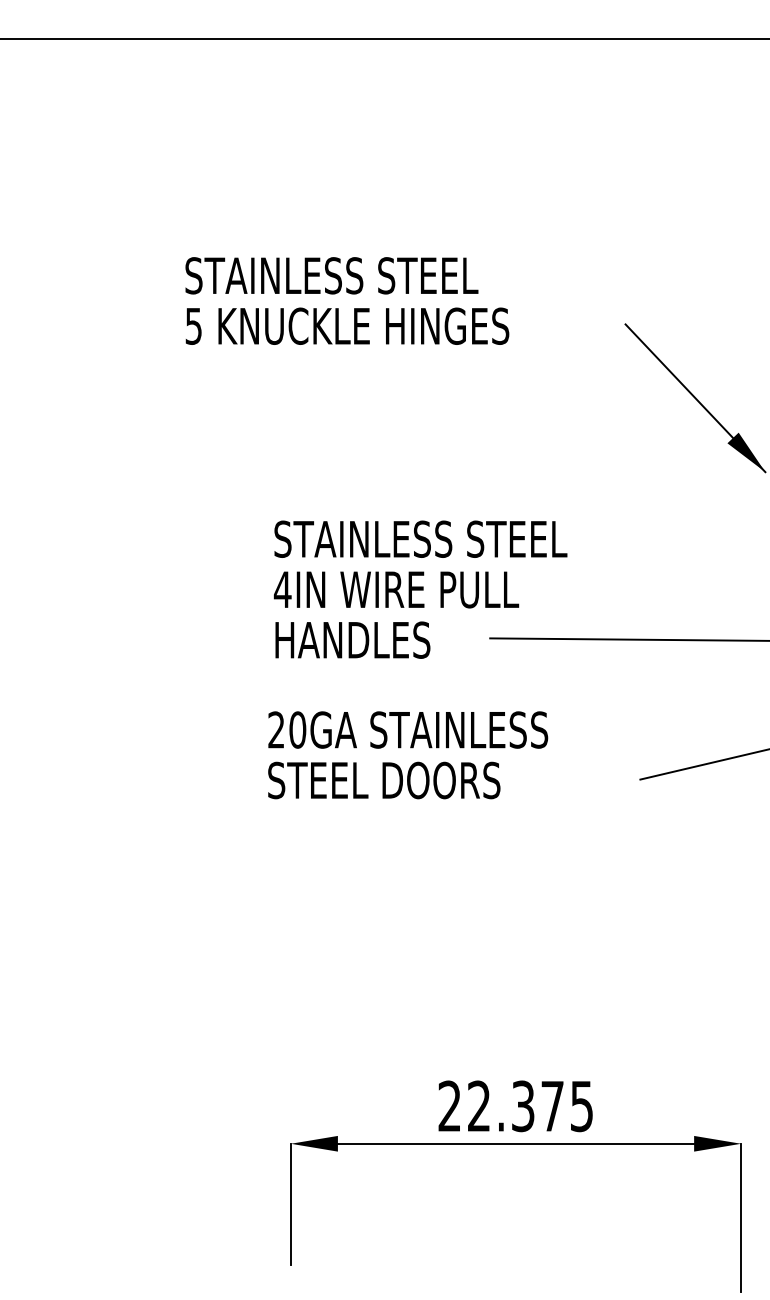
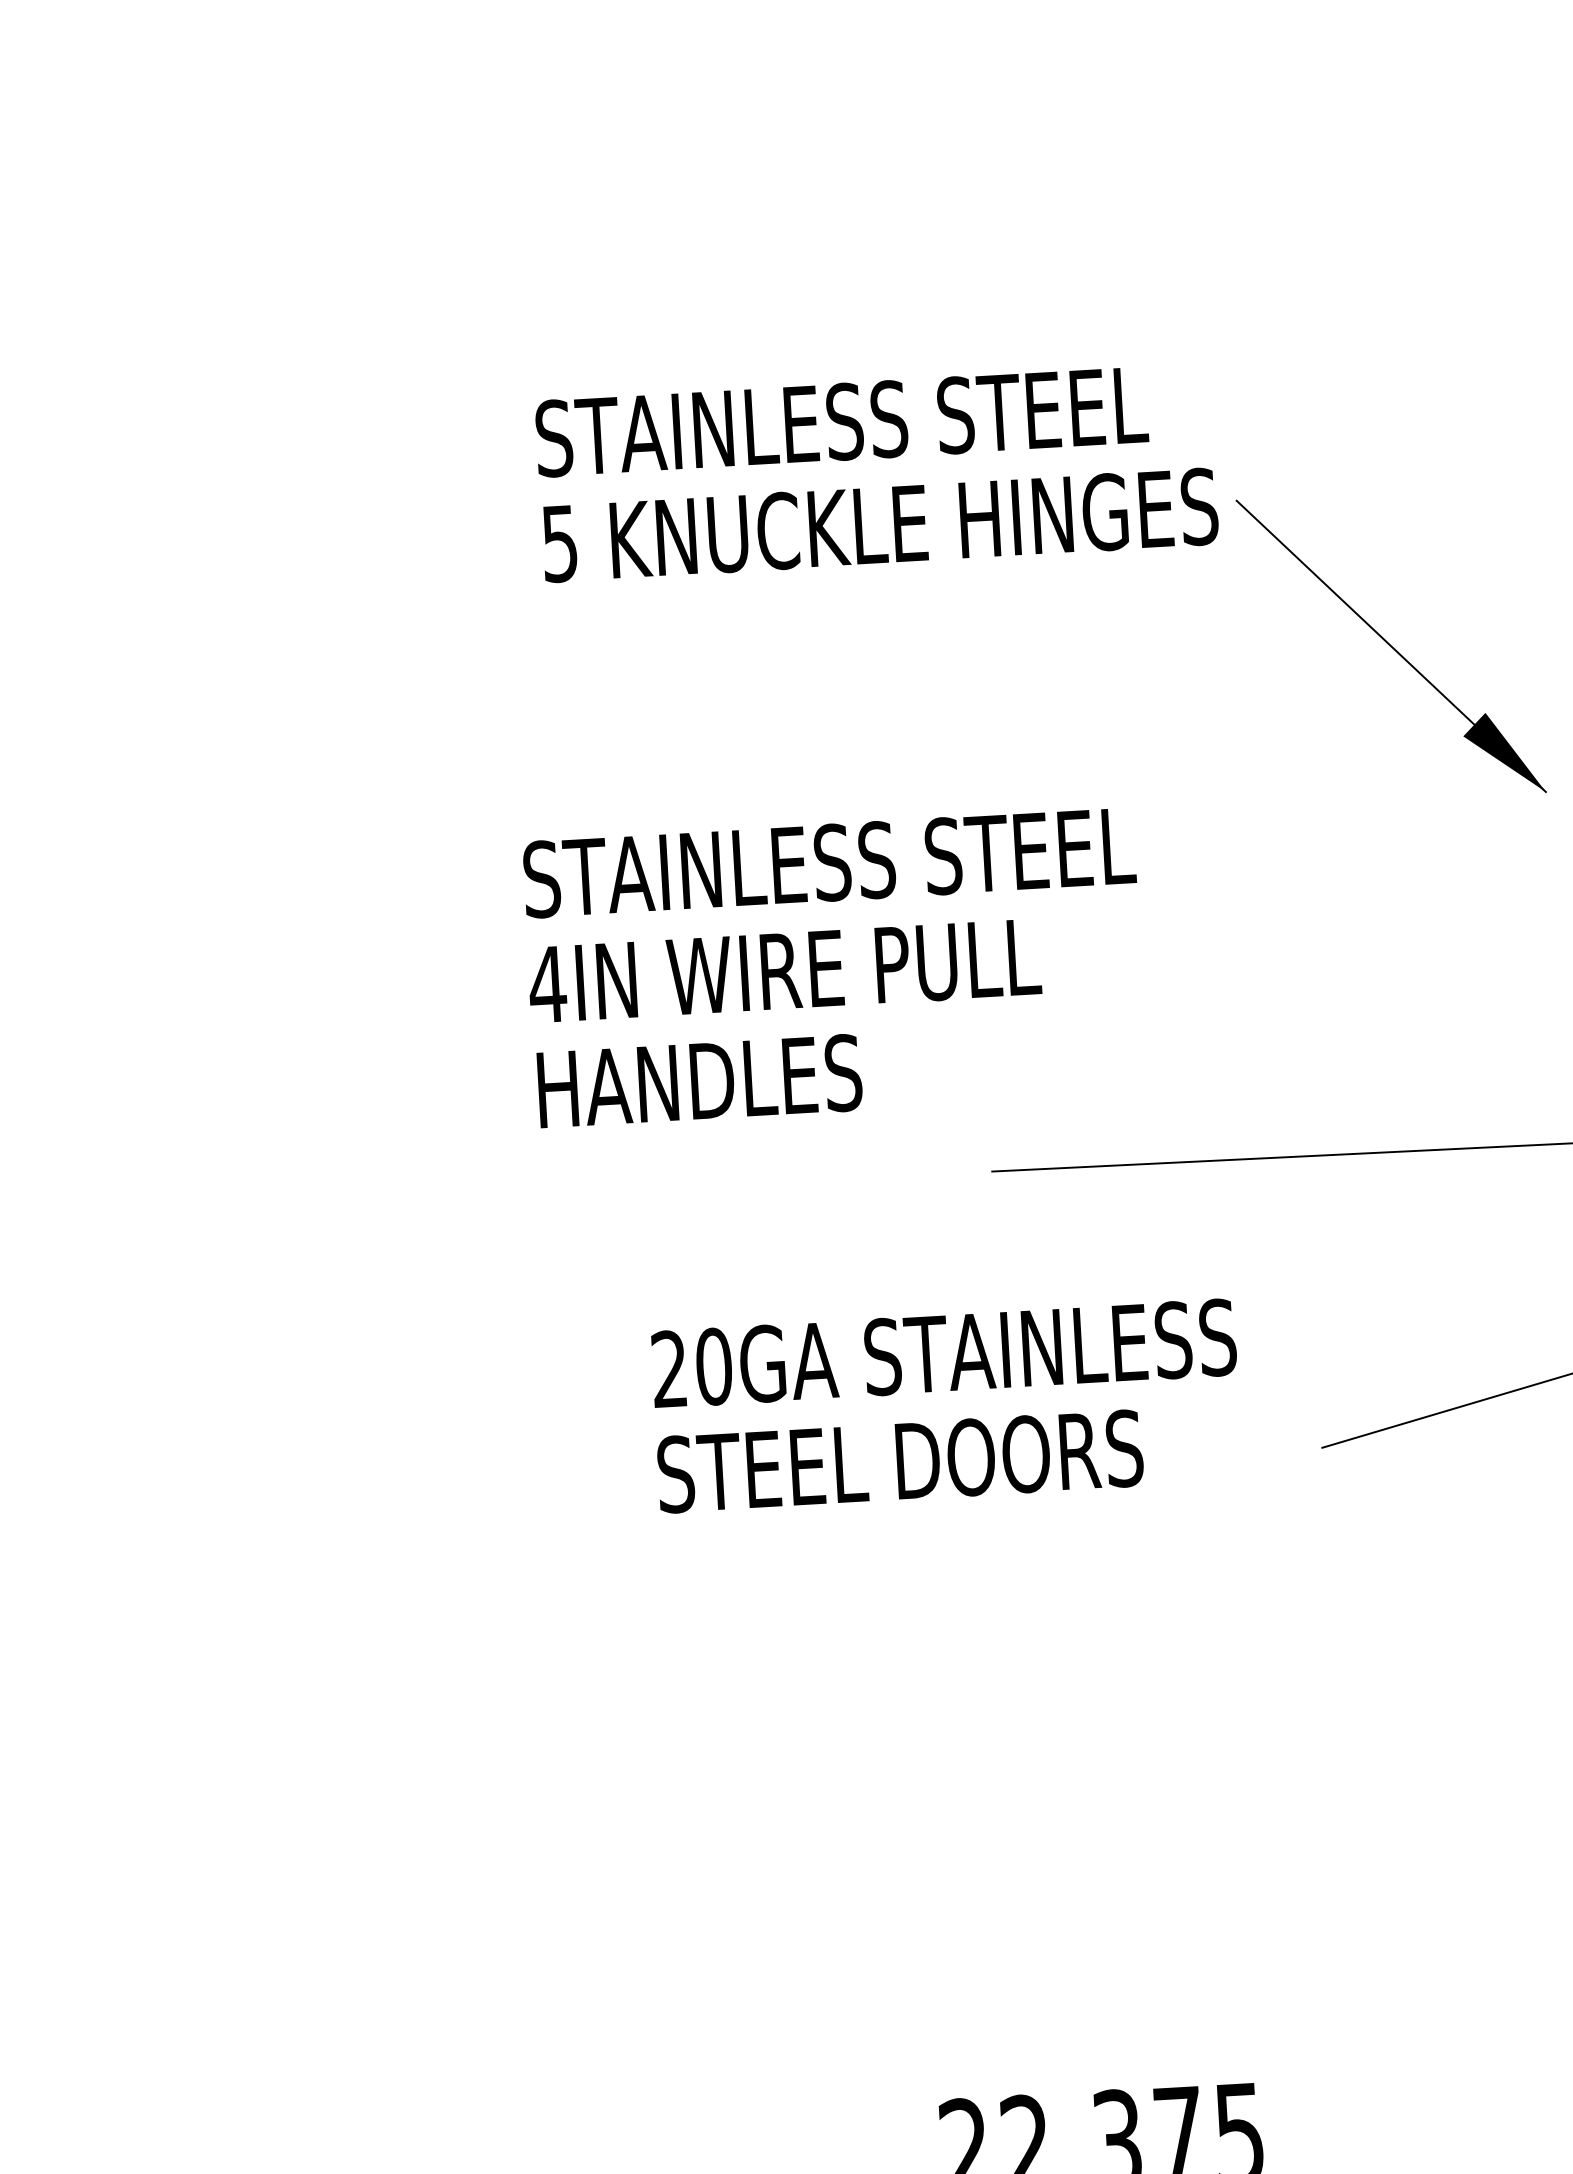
text: (347, 300) -> (877, 471), moved
text: (420, 589) -> (834, 967), moved
text: (408, 755) -> (947, 1406), moved

